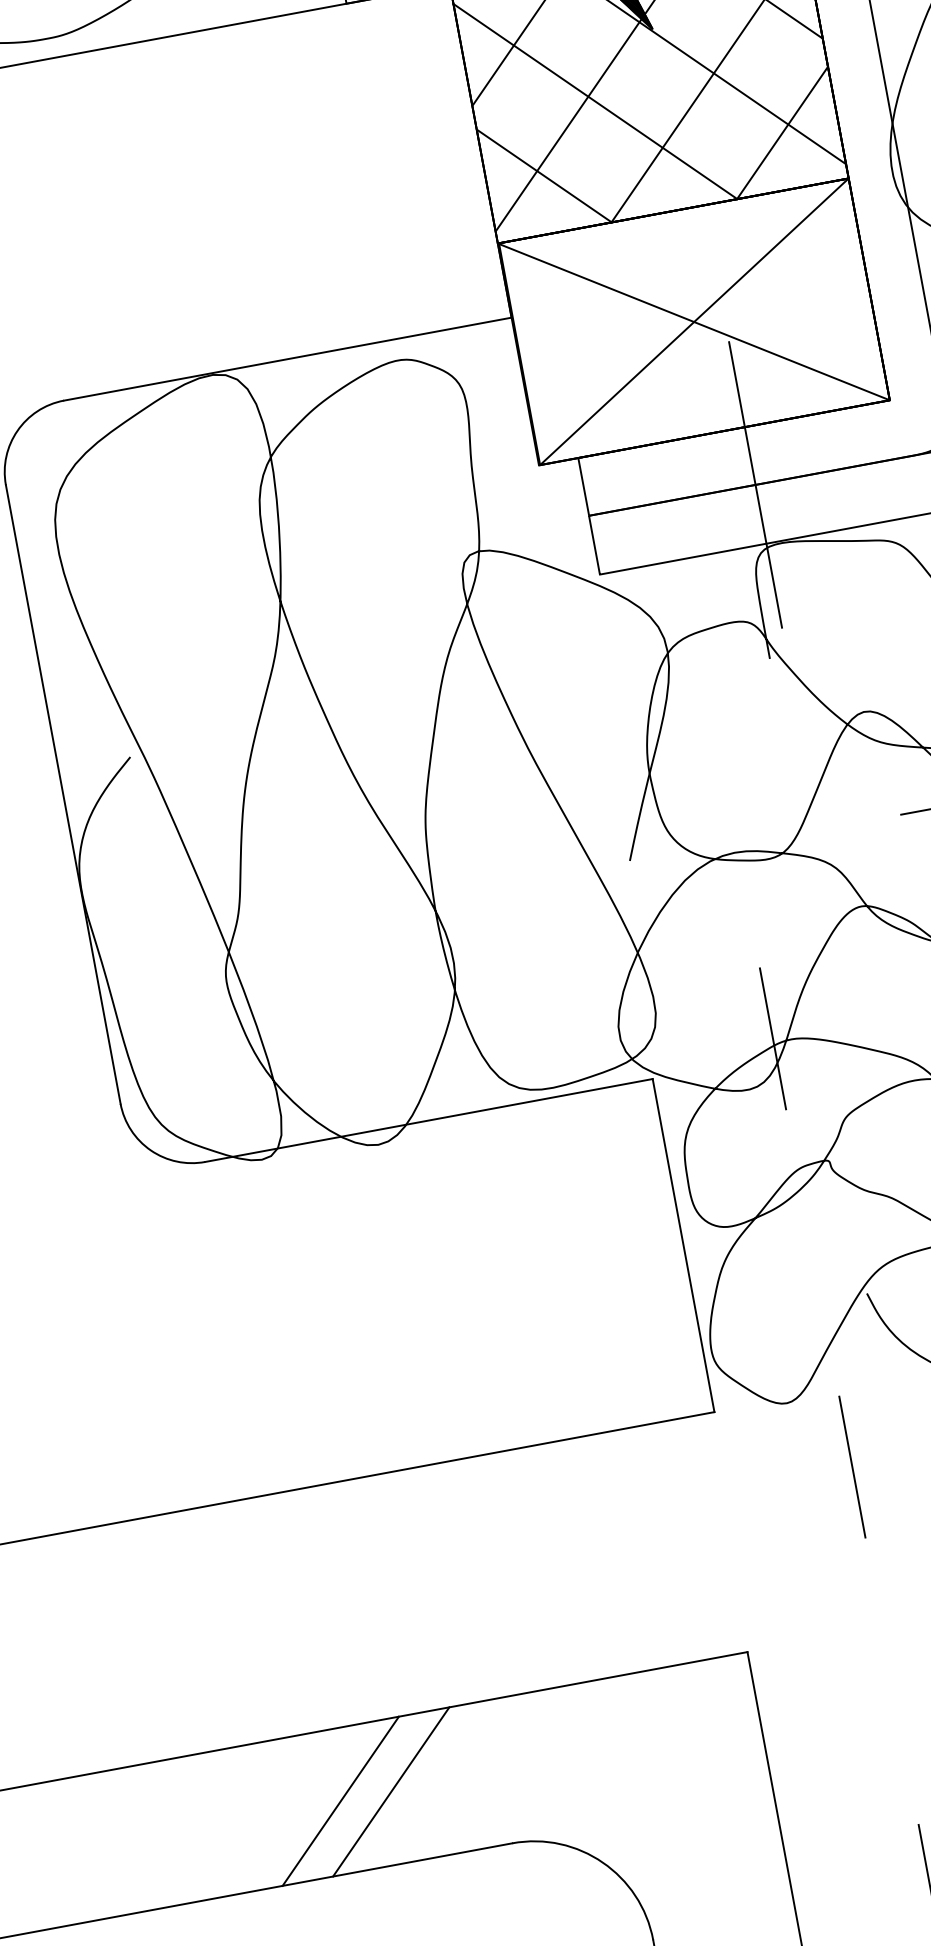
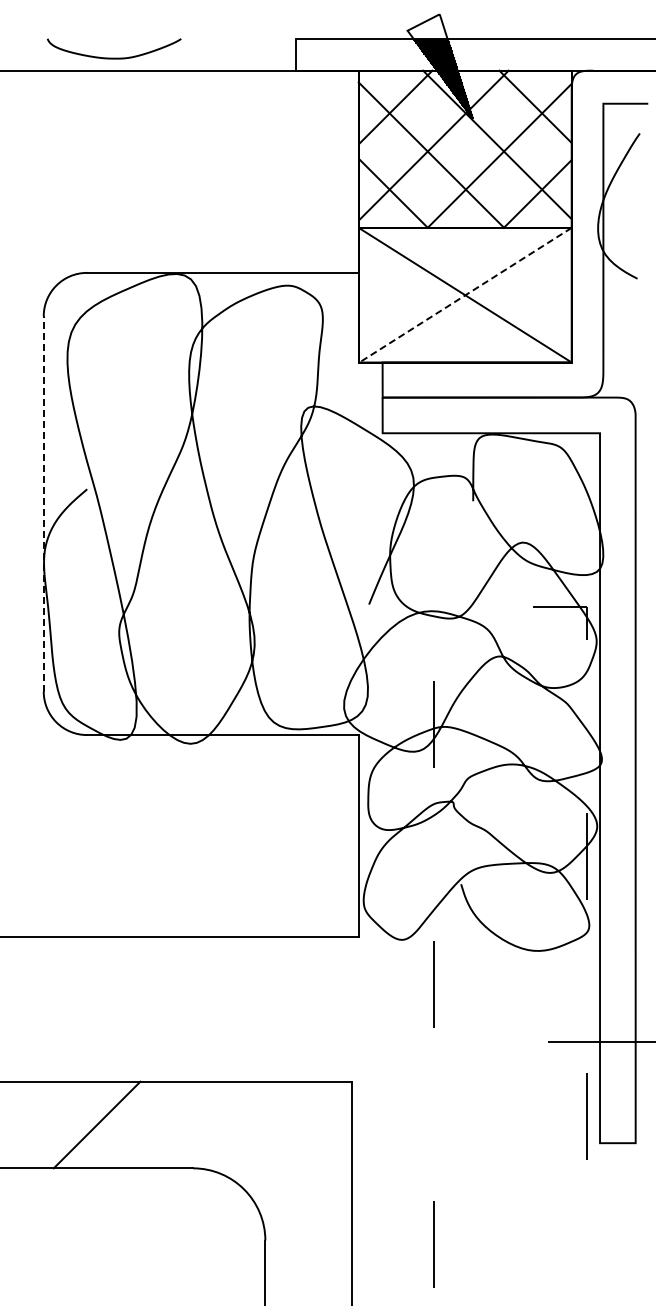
line: (694, 322) -> (465, 295), solid -> dashed
line: (755, 484) -> (483, 397), removed
line: (62, 793) -> (43, 503), solid -> dashed
line: (390, 1791) -> (127, 1124), removed

